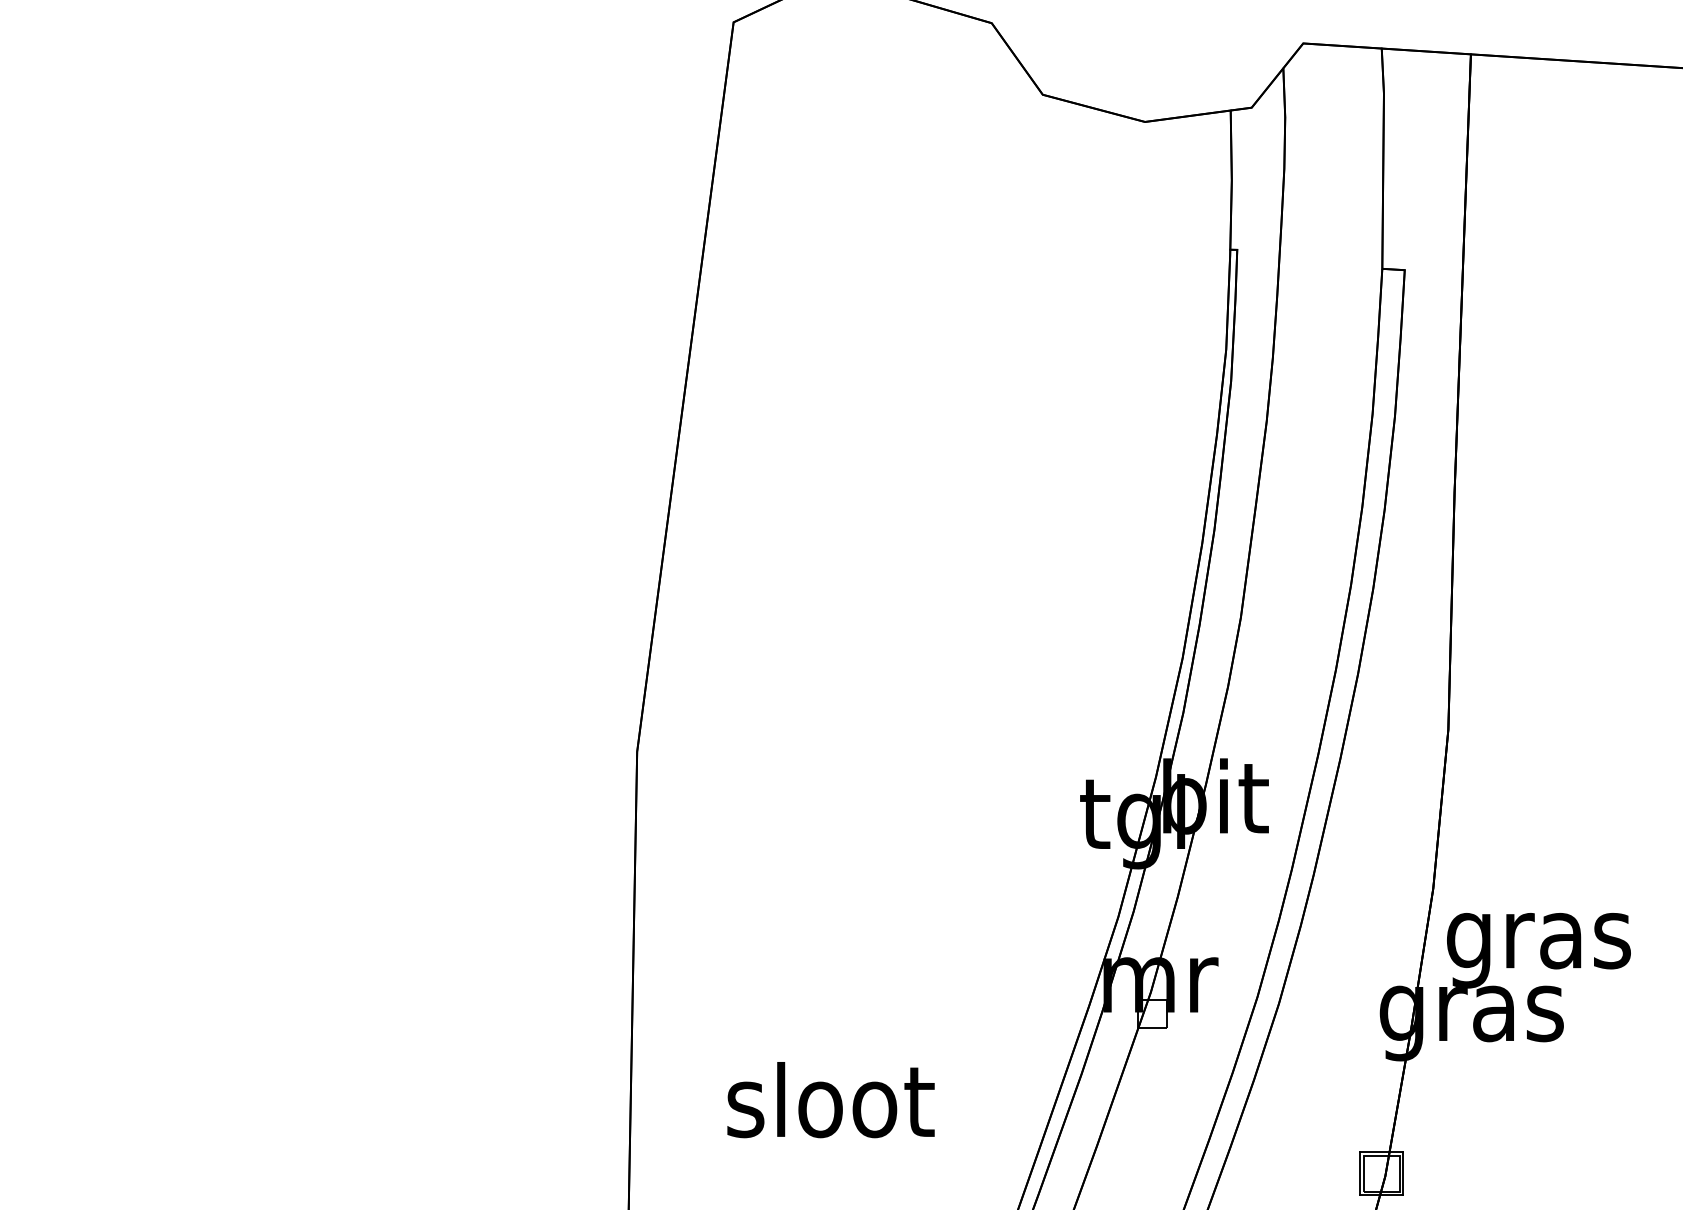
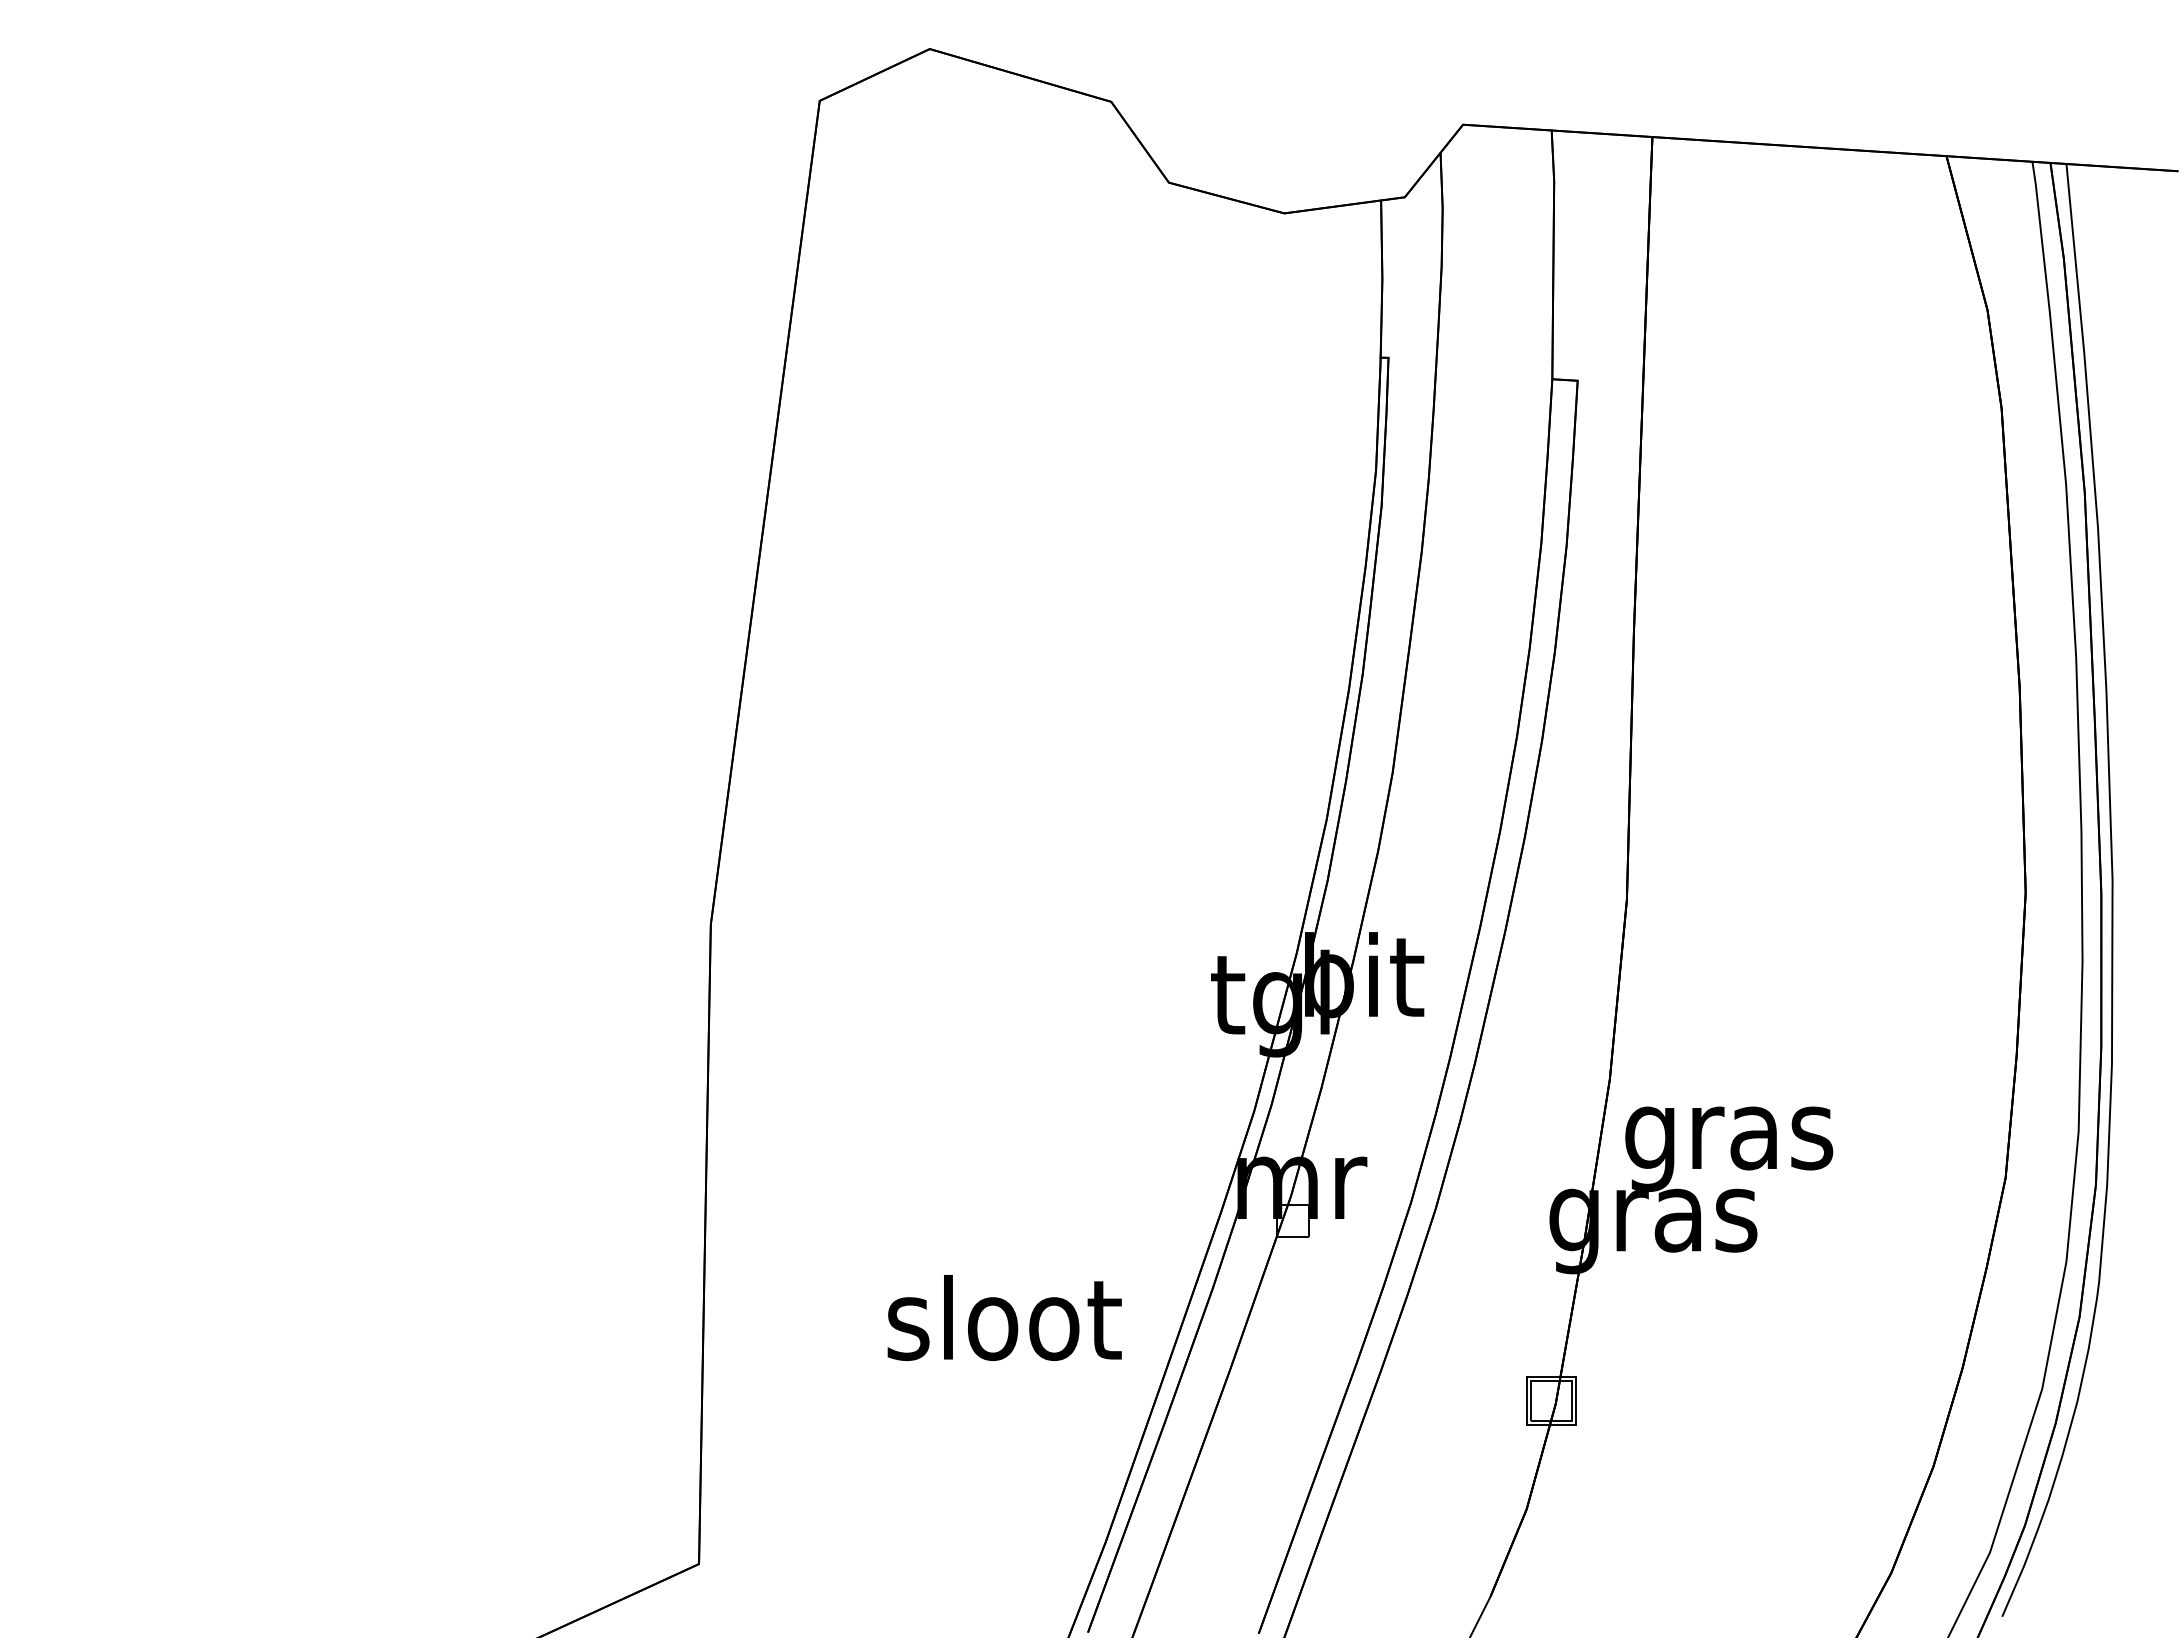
text: (830, 1099) -> (1004, 1317), moved

